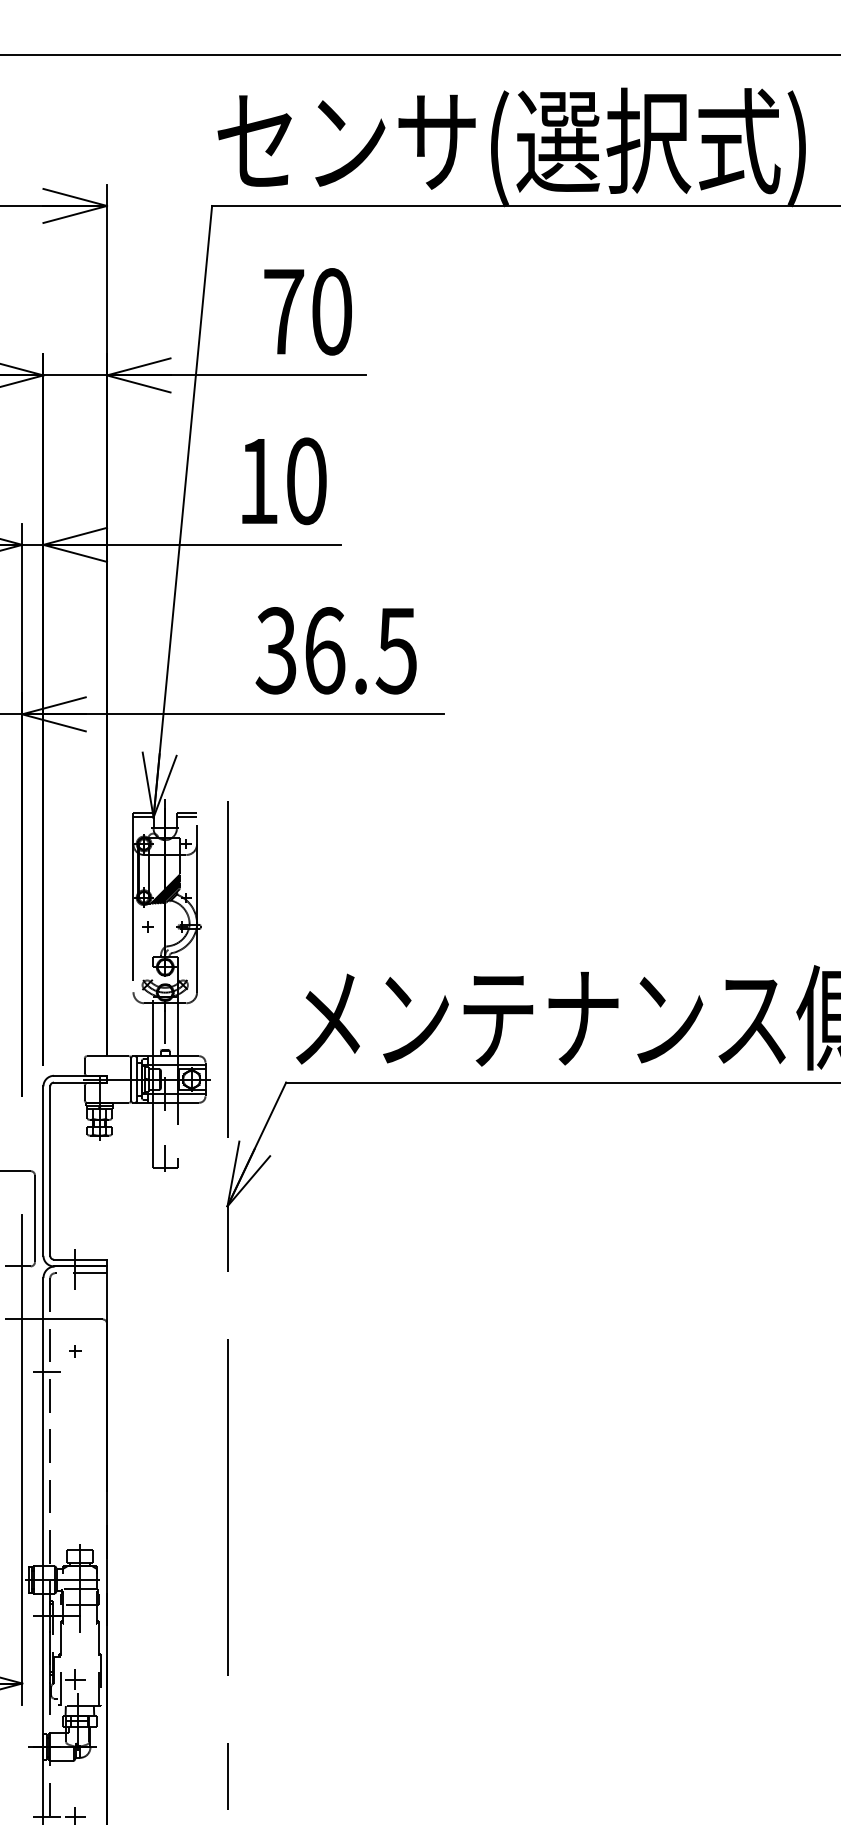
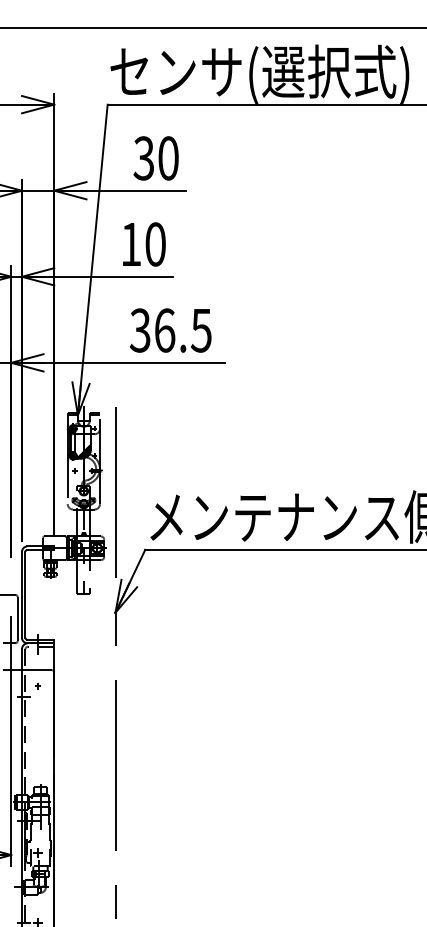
text: (282, 311) -> (143, 158), 70 -> 30

